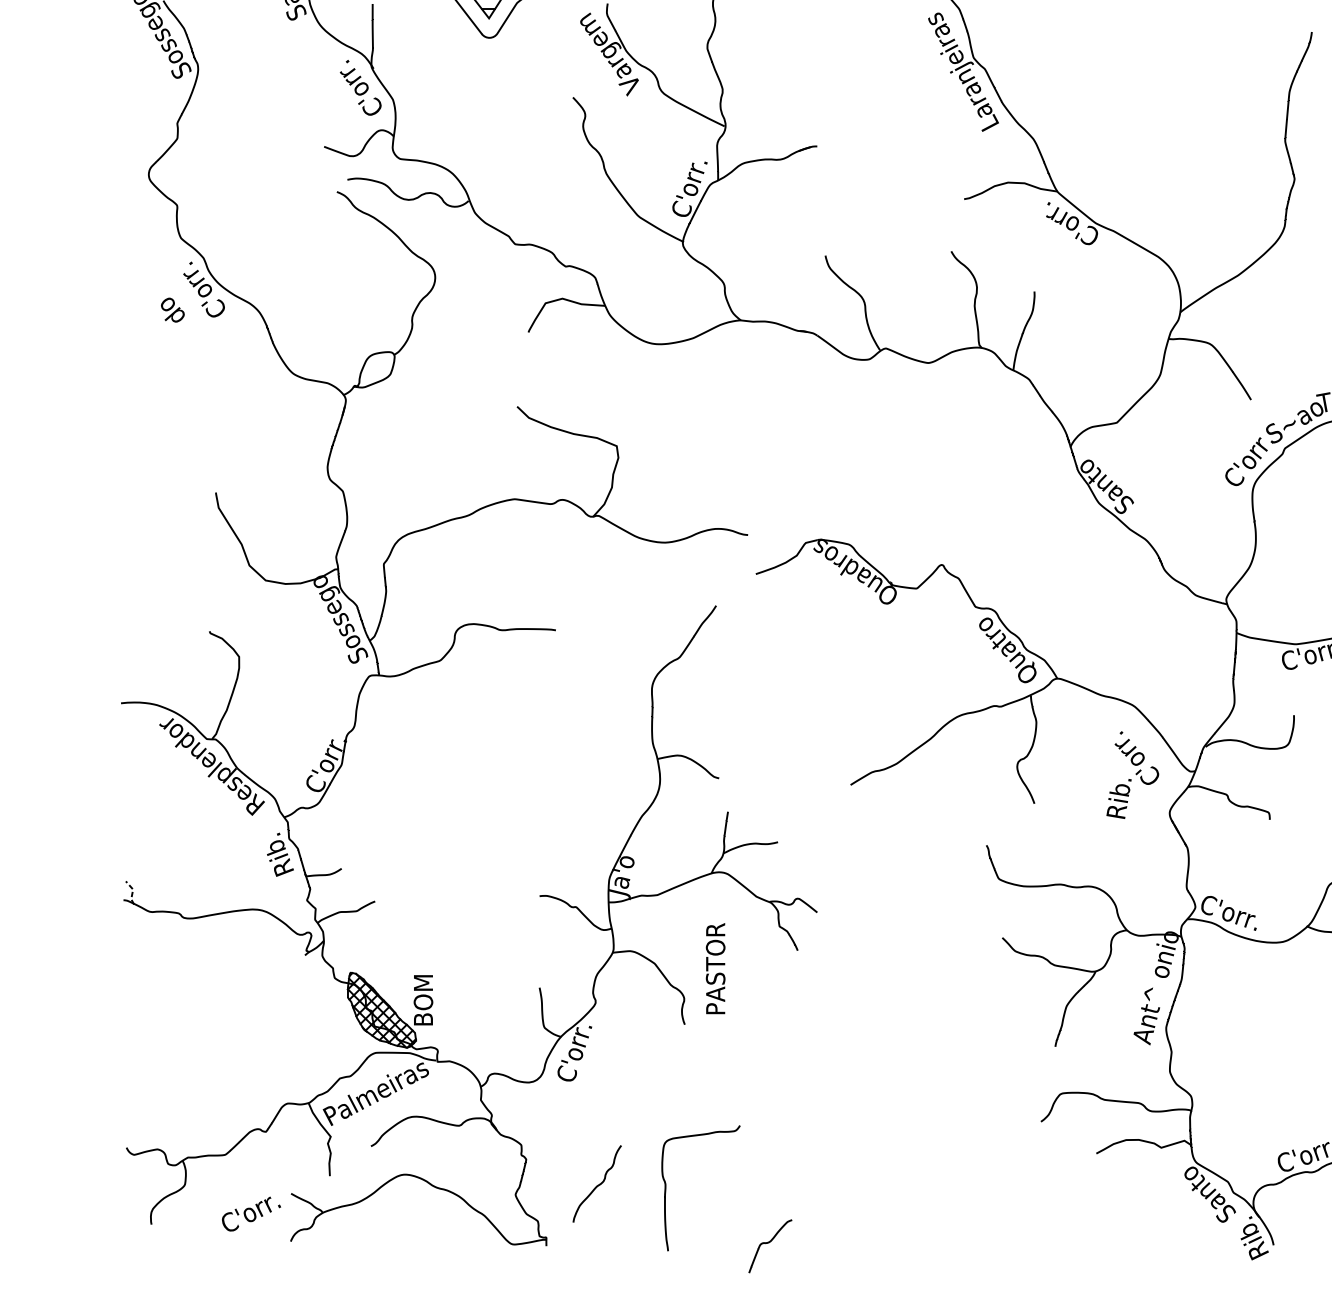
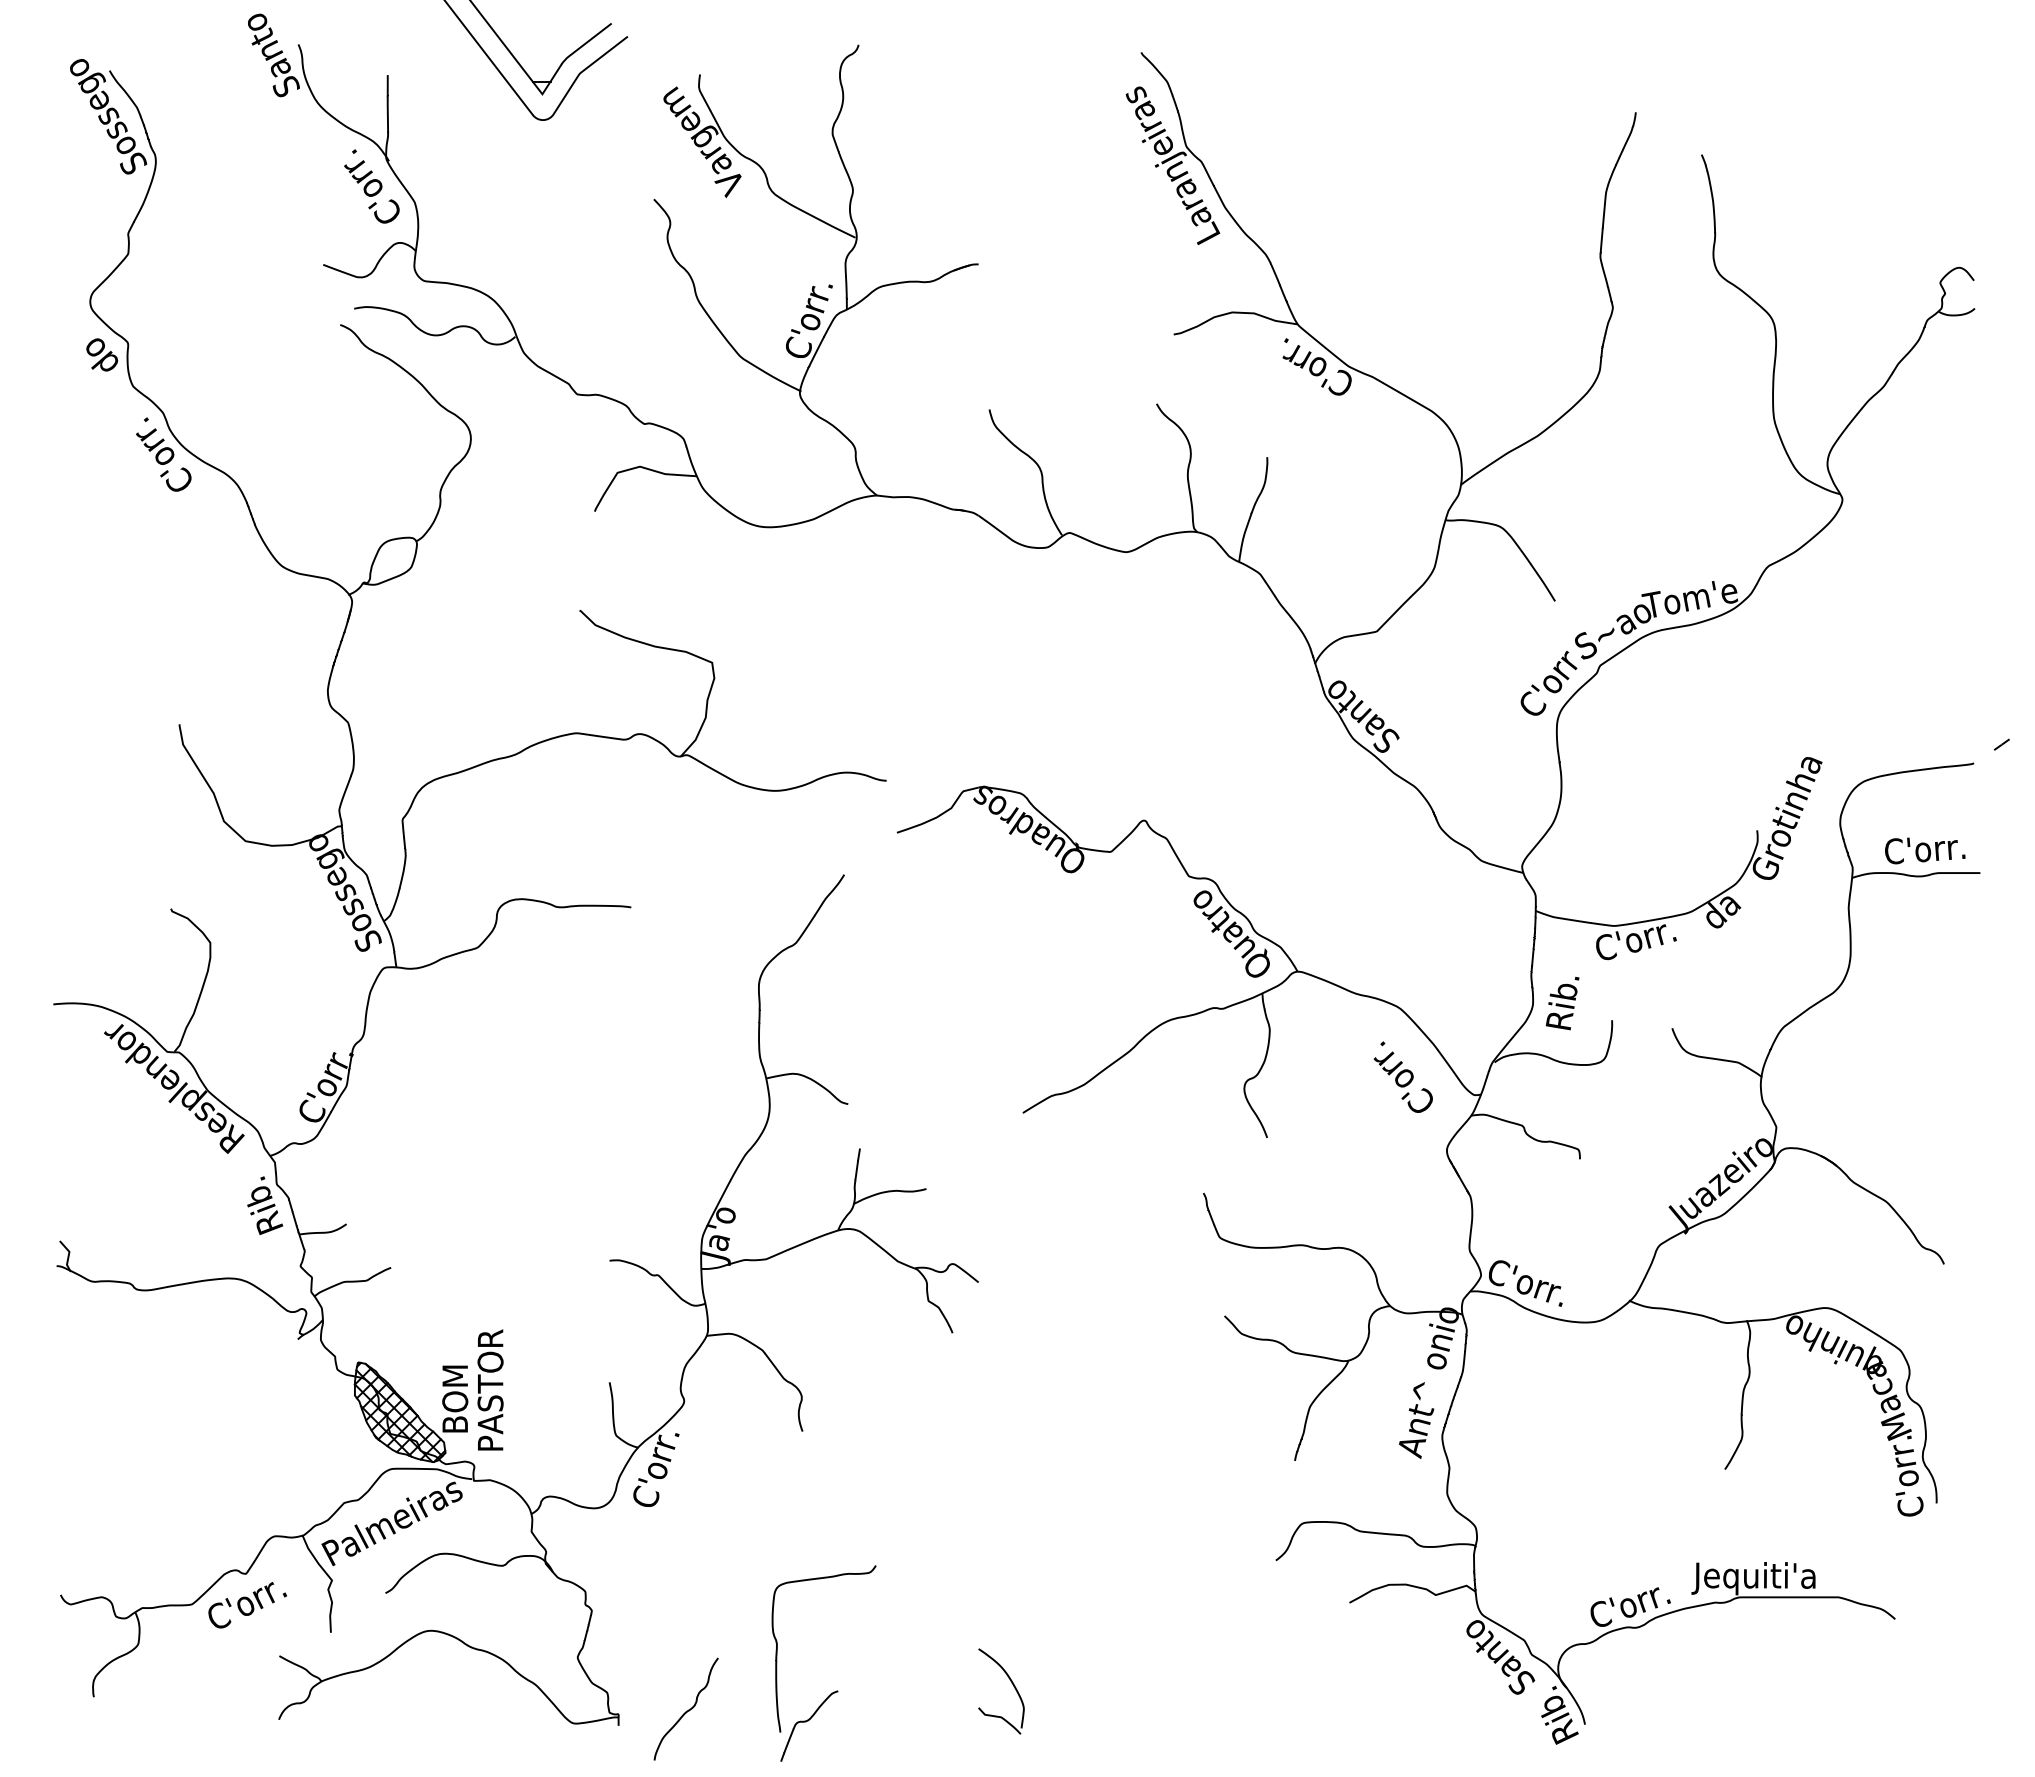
text: (173, 309) -> (102, 354), moved
text: (1118, 798) -> (1562, 1003), moved
line: (132, 892) -> (68, 1255), dashed -> solid
text: (715, 968) -> (490, 1389), moved
curve: (597, 1184) -> (686, 1710), moved
text: (251, 1214) -> (247, 1605), moved
part: (842, 1214) -> (1011, 1683), added
curve: (769, 1242) -> (808, 1721), moved

